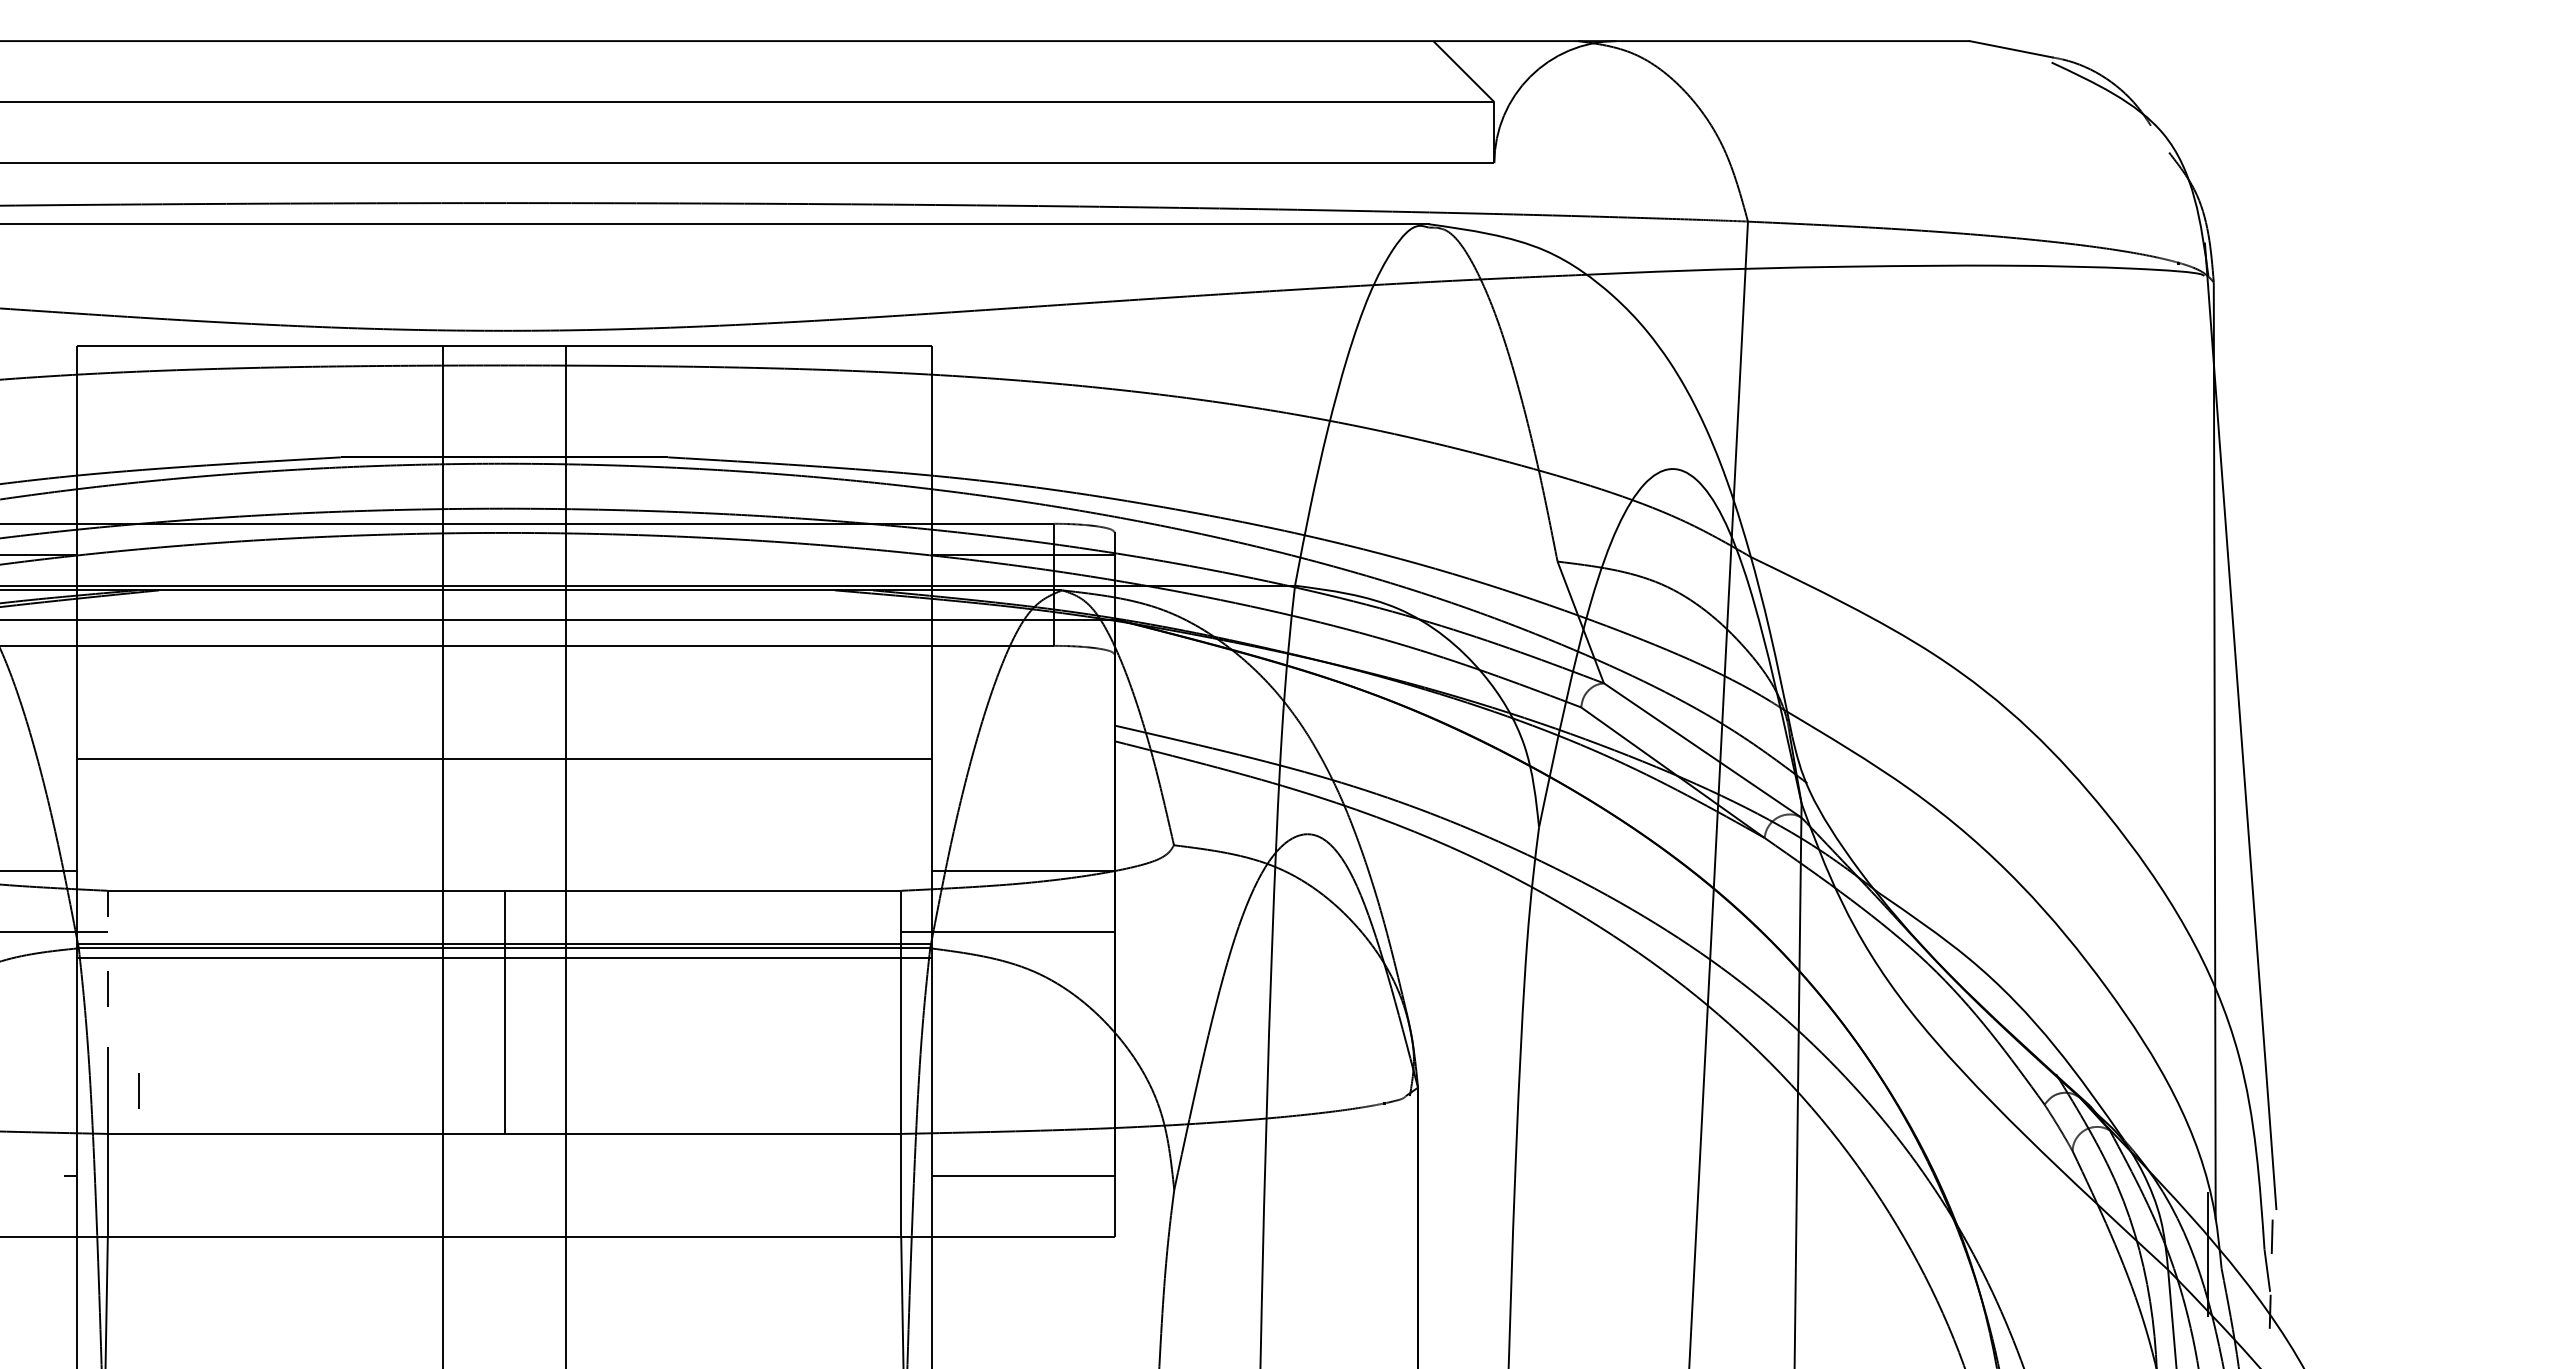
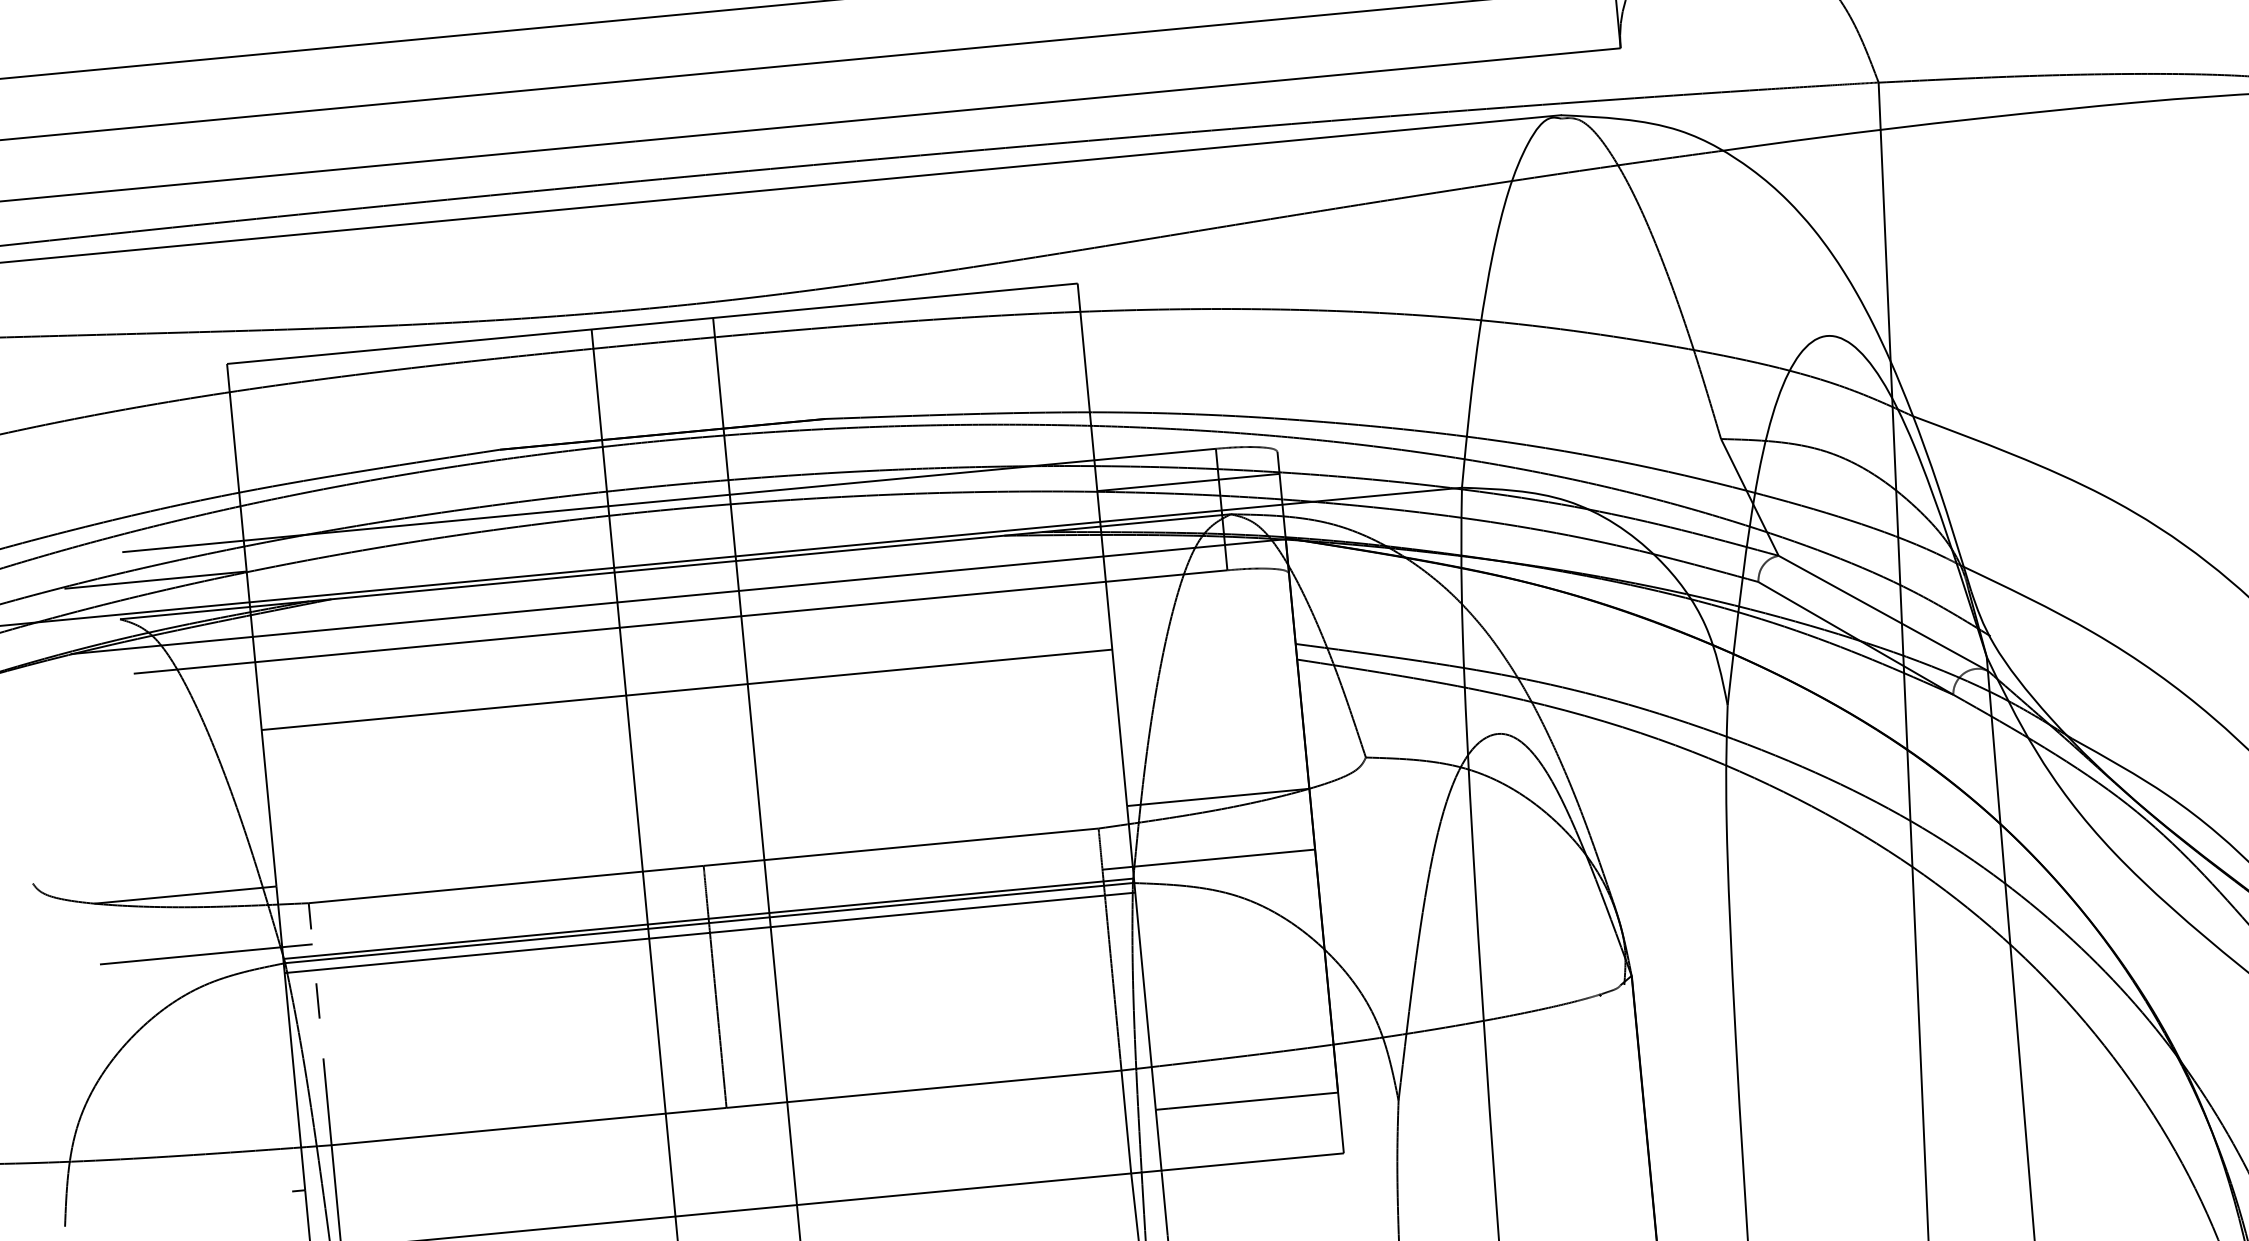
line: (504, 758) -> (686, 689), moved
line: (138, 1090) -> (358, 1099), removed

